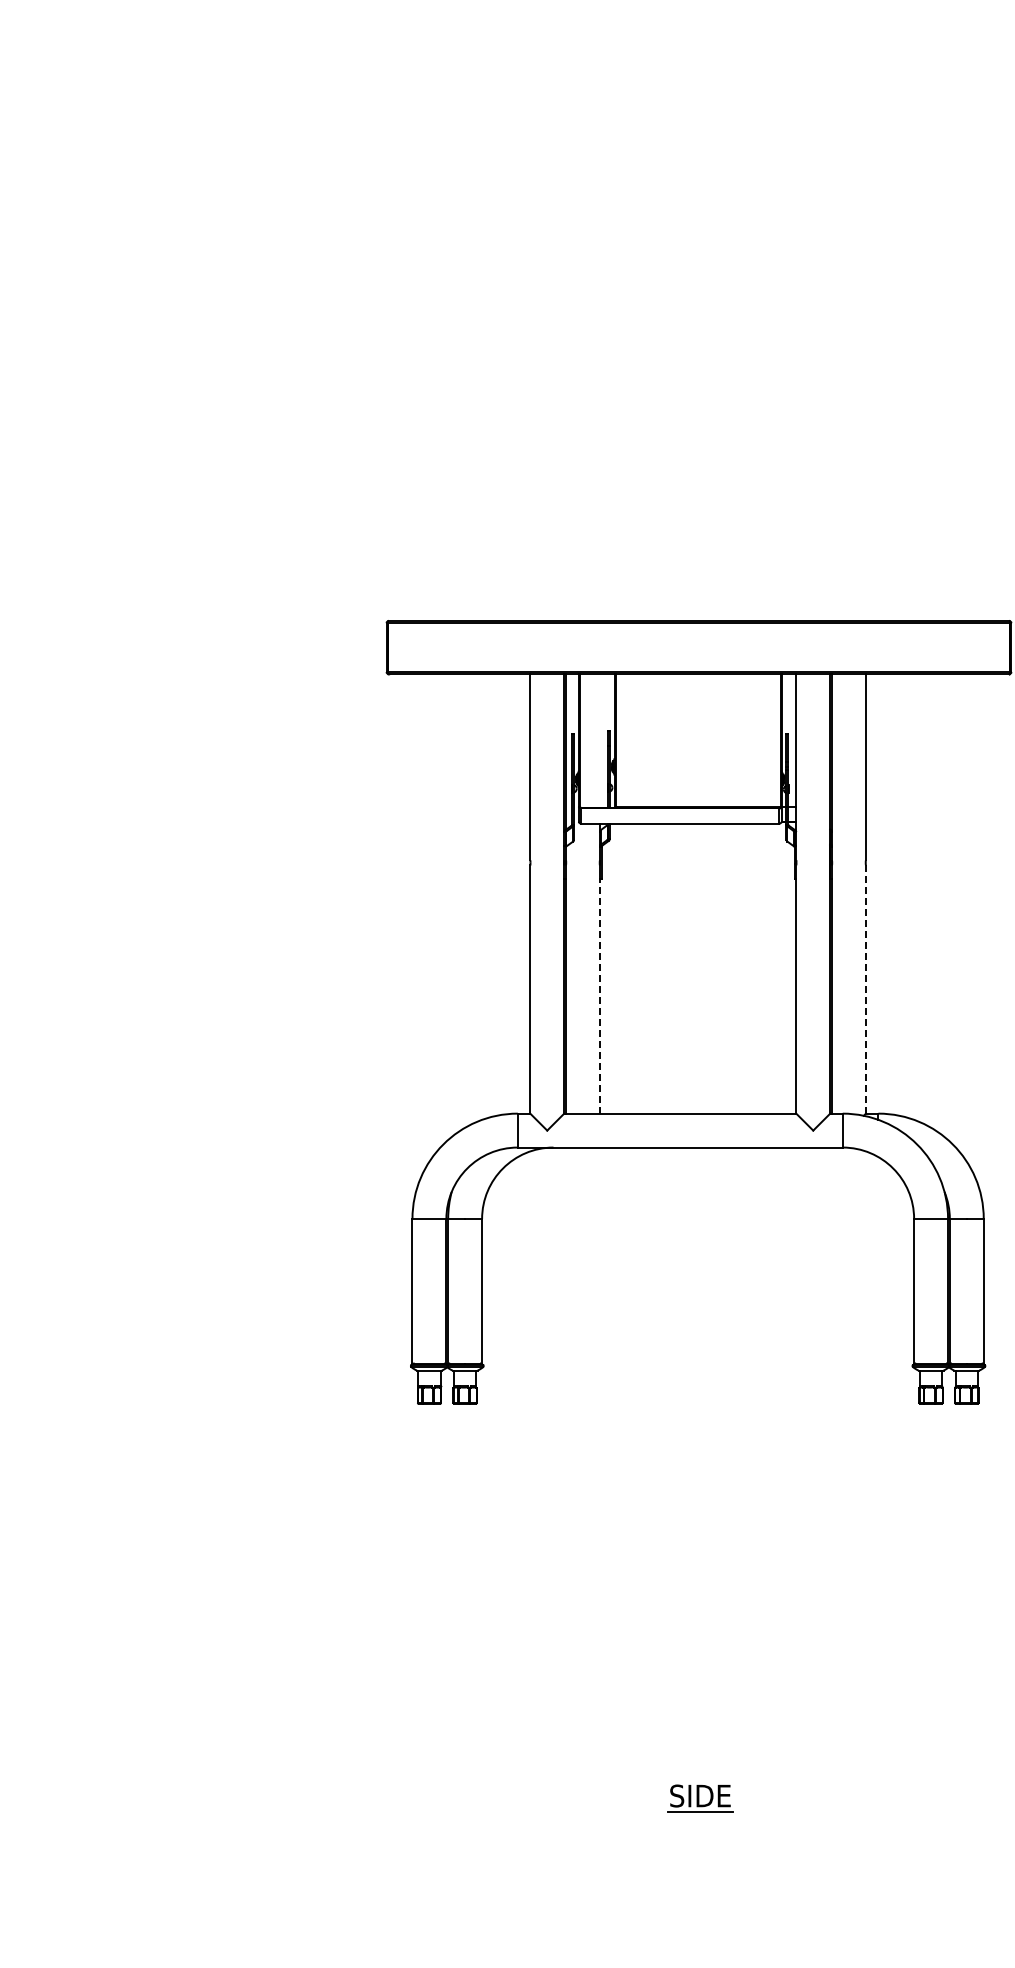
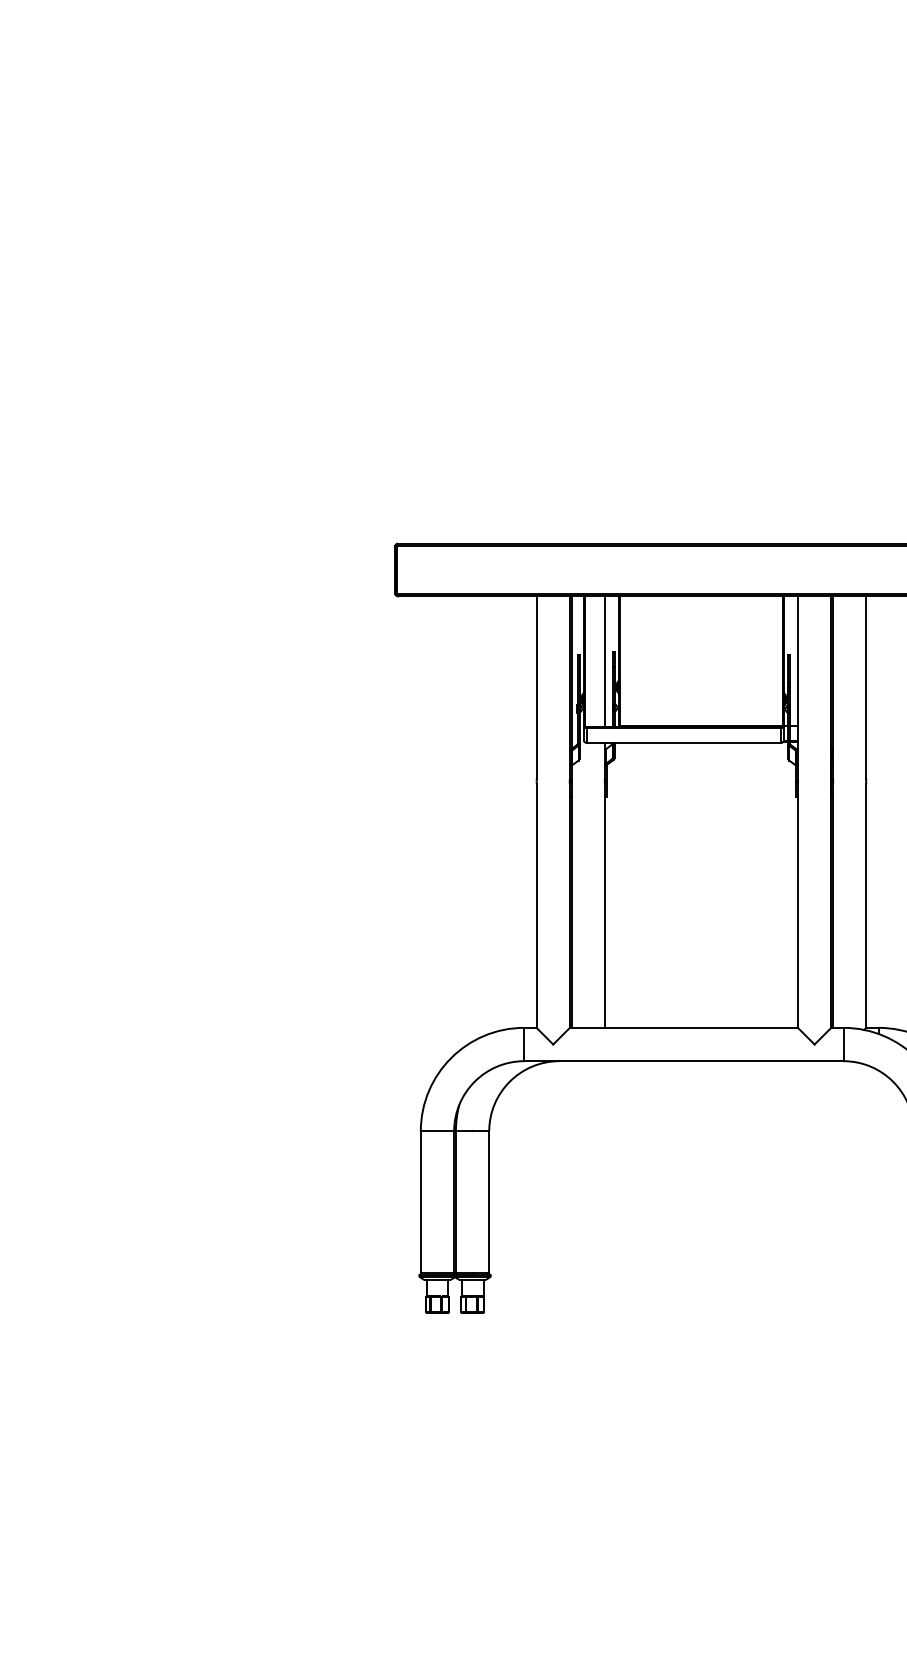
line: (599, 740) -> (604, 661), added
line: (865, 989) -> (865, 905), dashed -> solid
line: (599, 995) -> (604, 911), dashed -> solid

